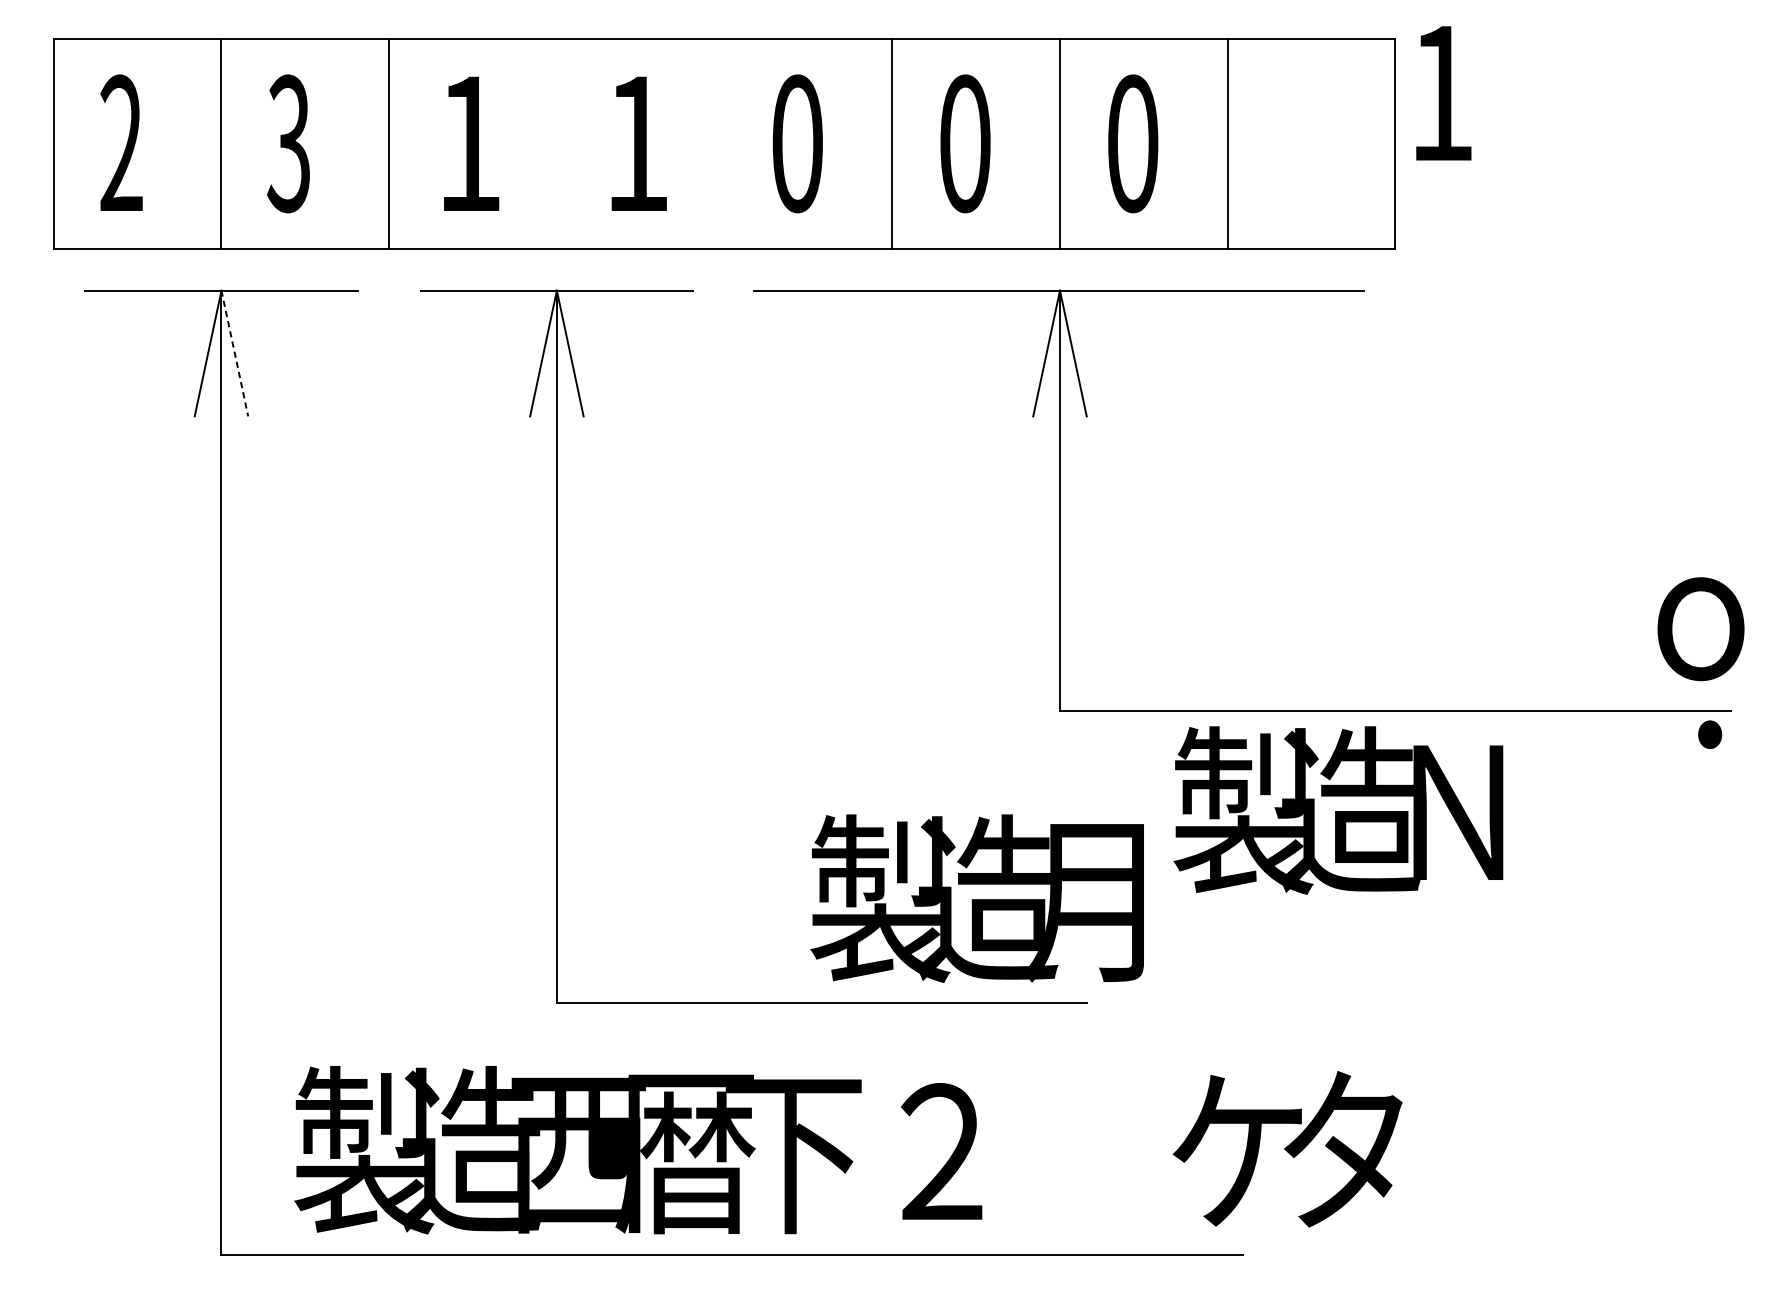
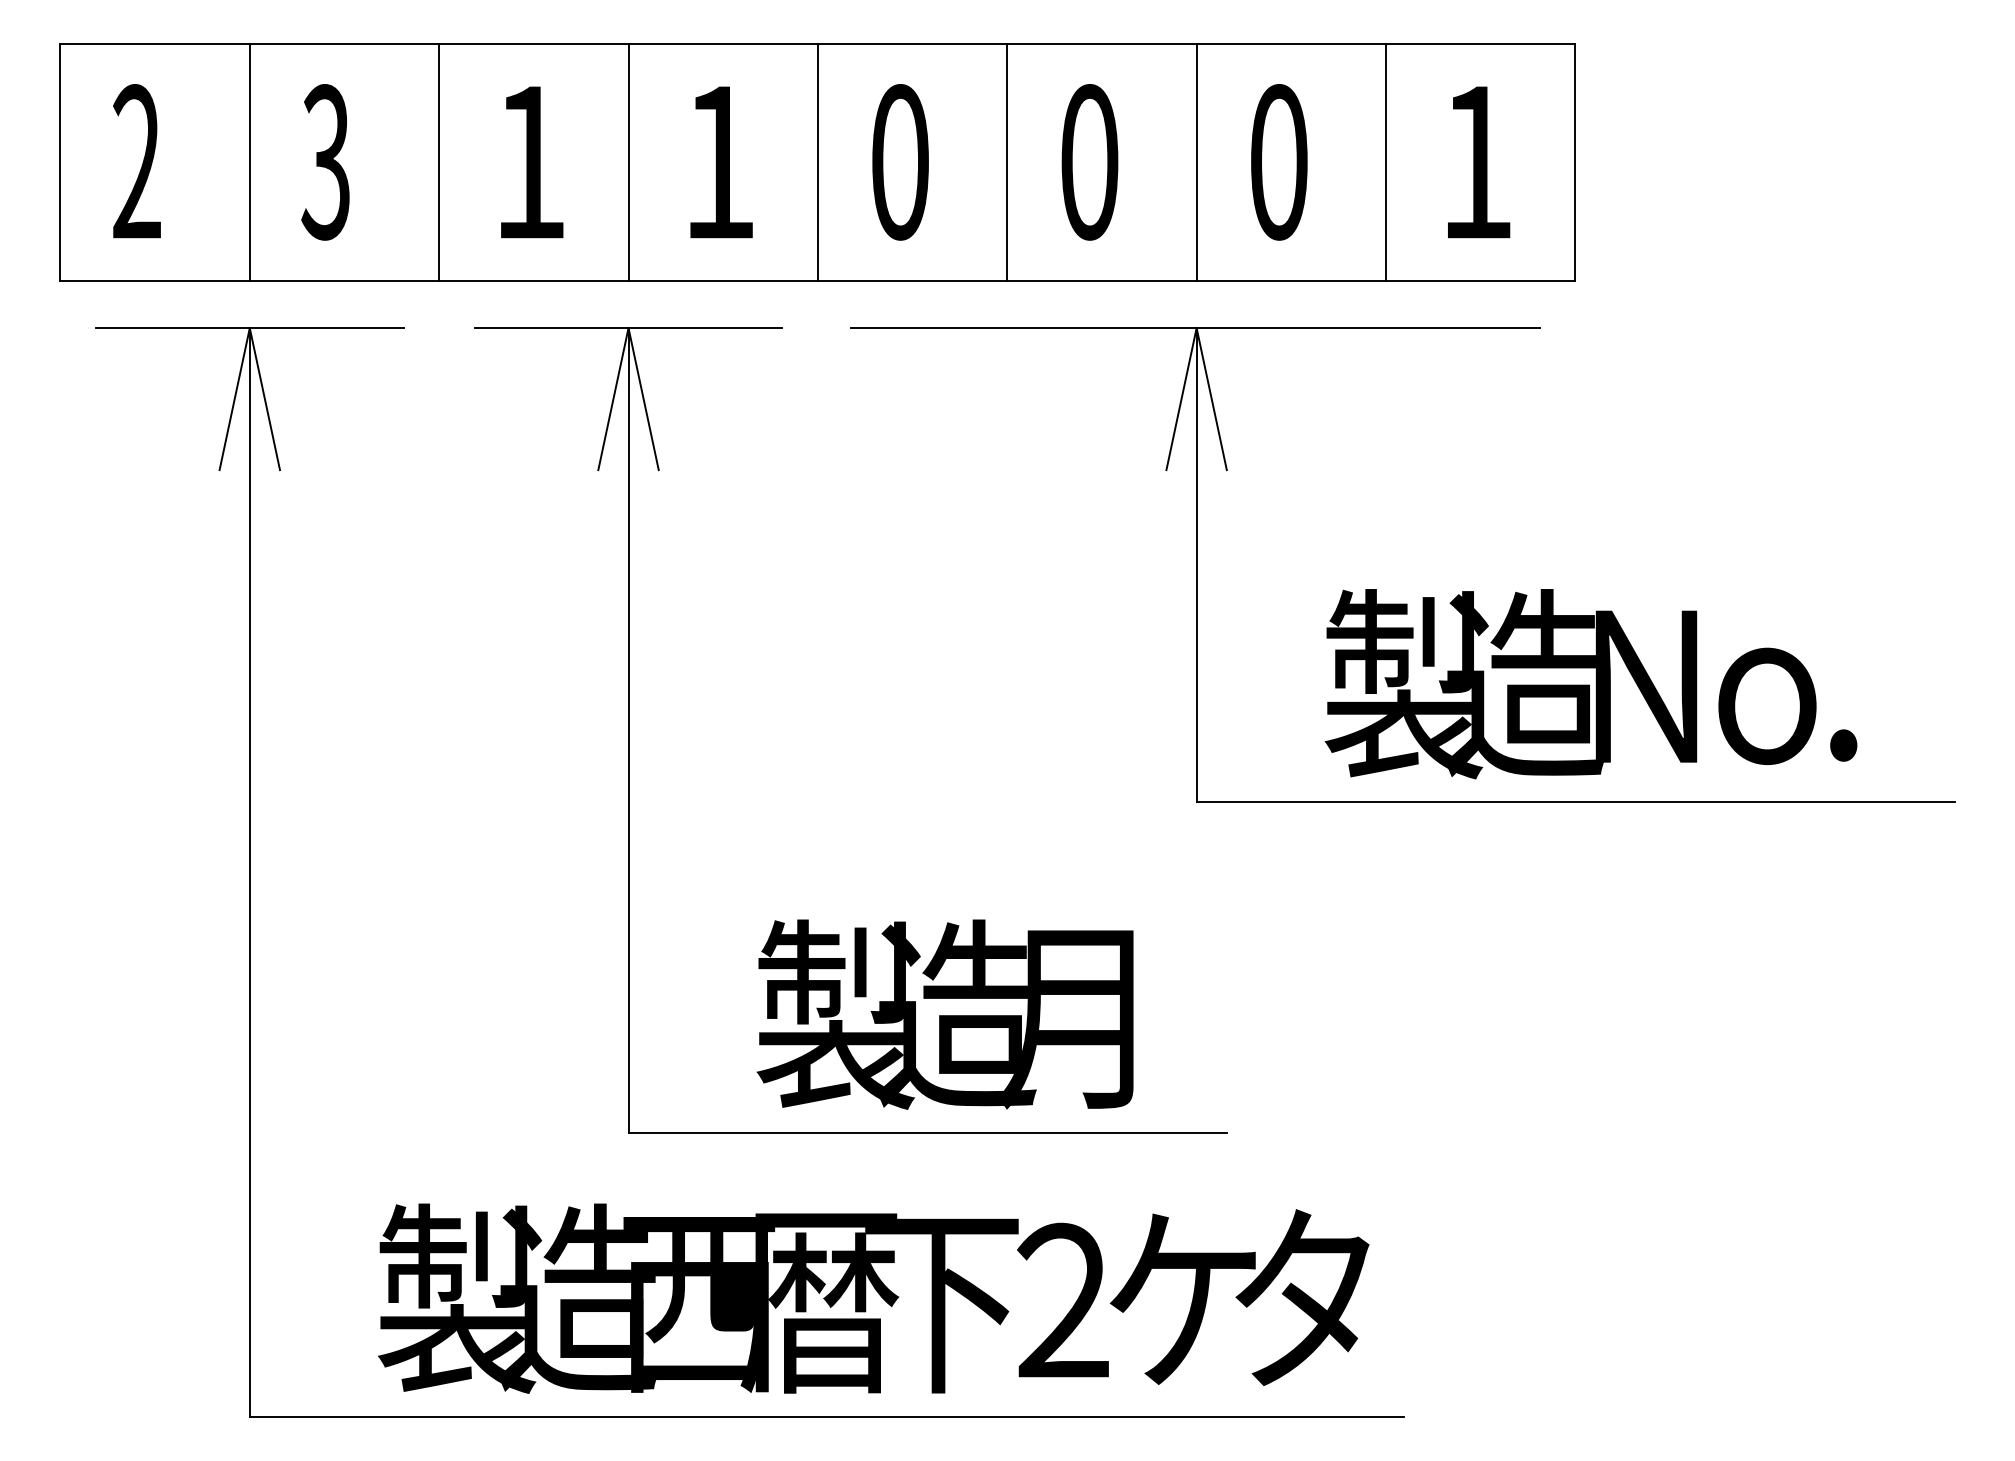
text: (1444, 93) -> (1479, 162), moved
line: (556, 143) -> (628, 162), added
line: (724, 143) -> (817, 162), added
line: (234, 353) -> (264, 399), dashed -> solid
text: (1701, 628) -> (1767, 705), moved
text: (1709, 734) -> (1843, 745), moved
text: (1337, 810) -> (1510, 684), moved
text: (976, 898) -> (944, 1014), moved
text: (1287, 1149) -> (1239, 1297), moved
text: (578, 1150) -> (698, 1298), moved

